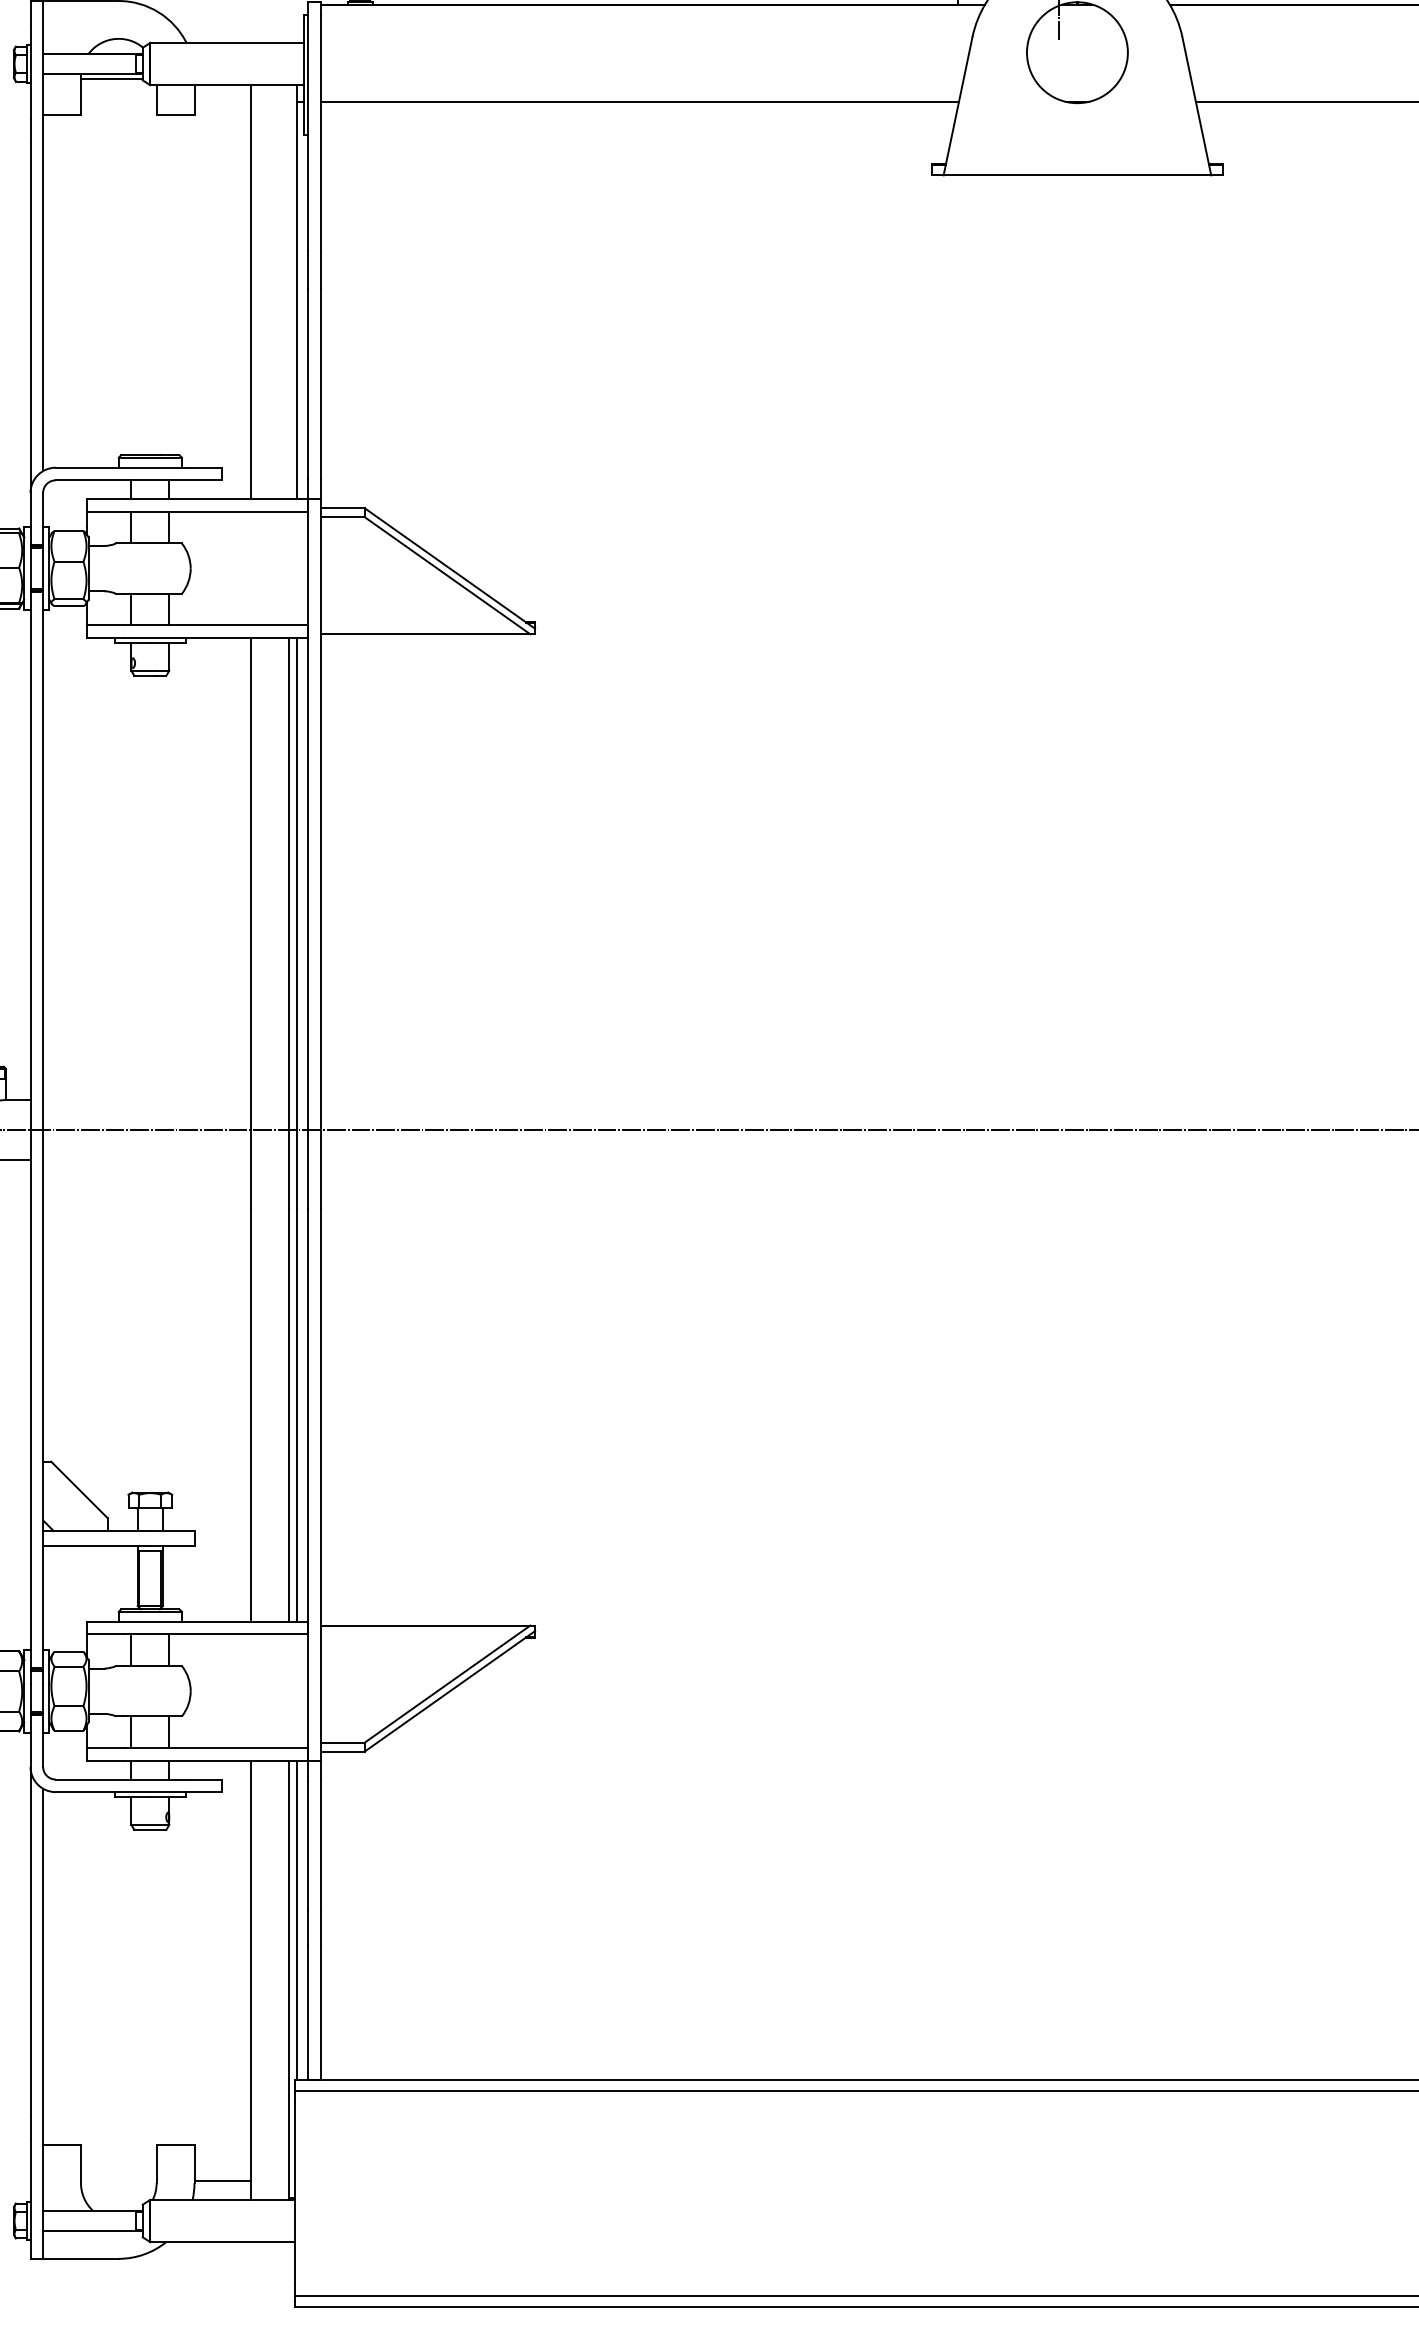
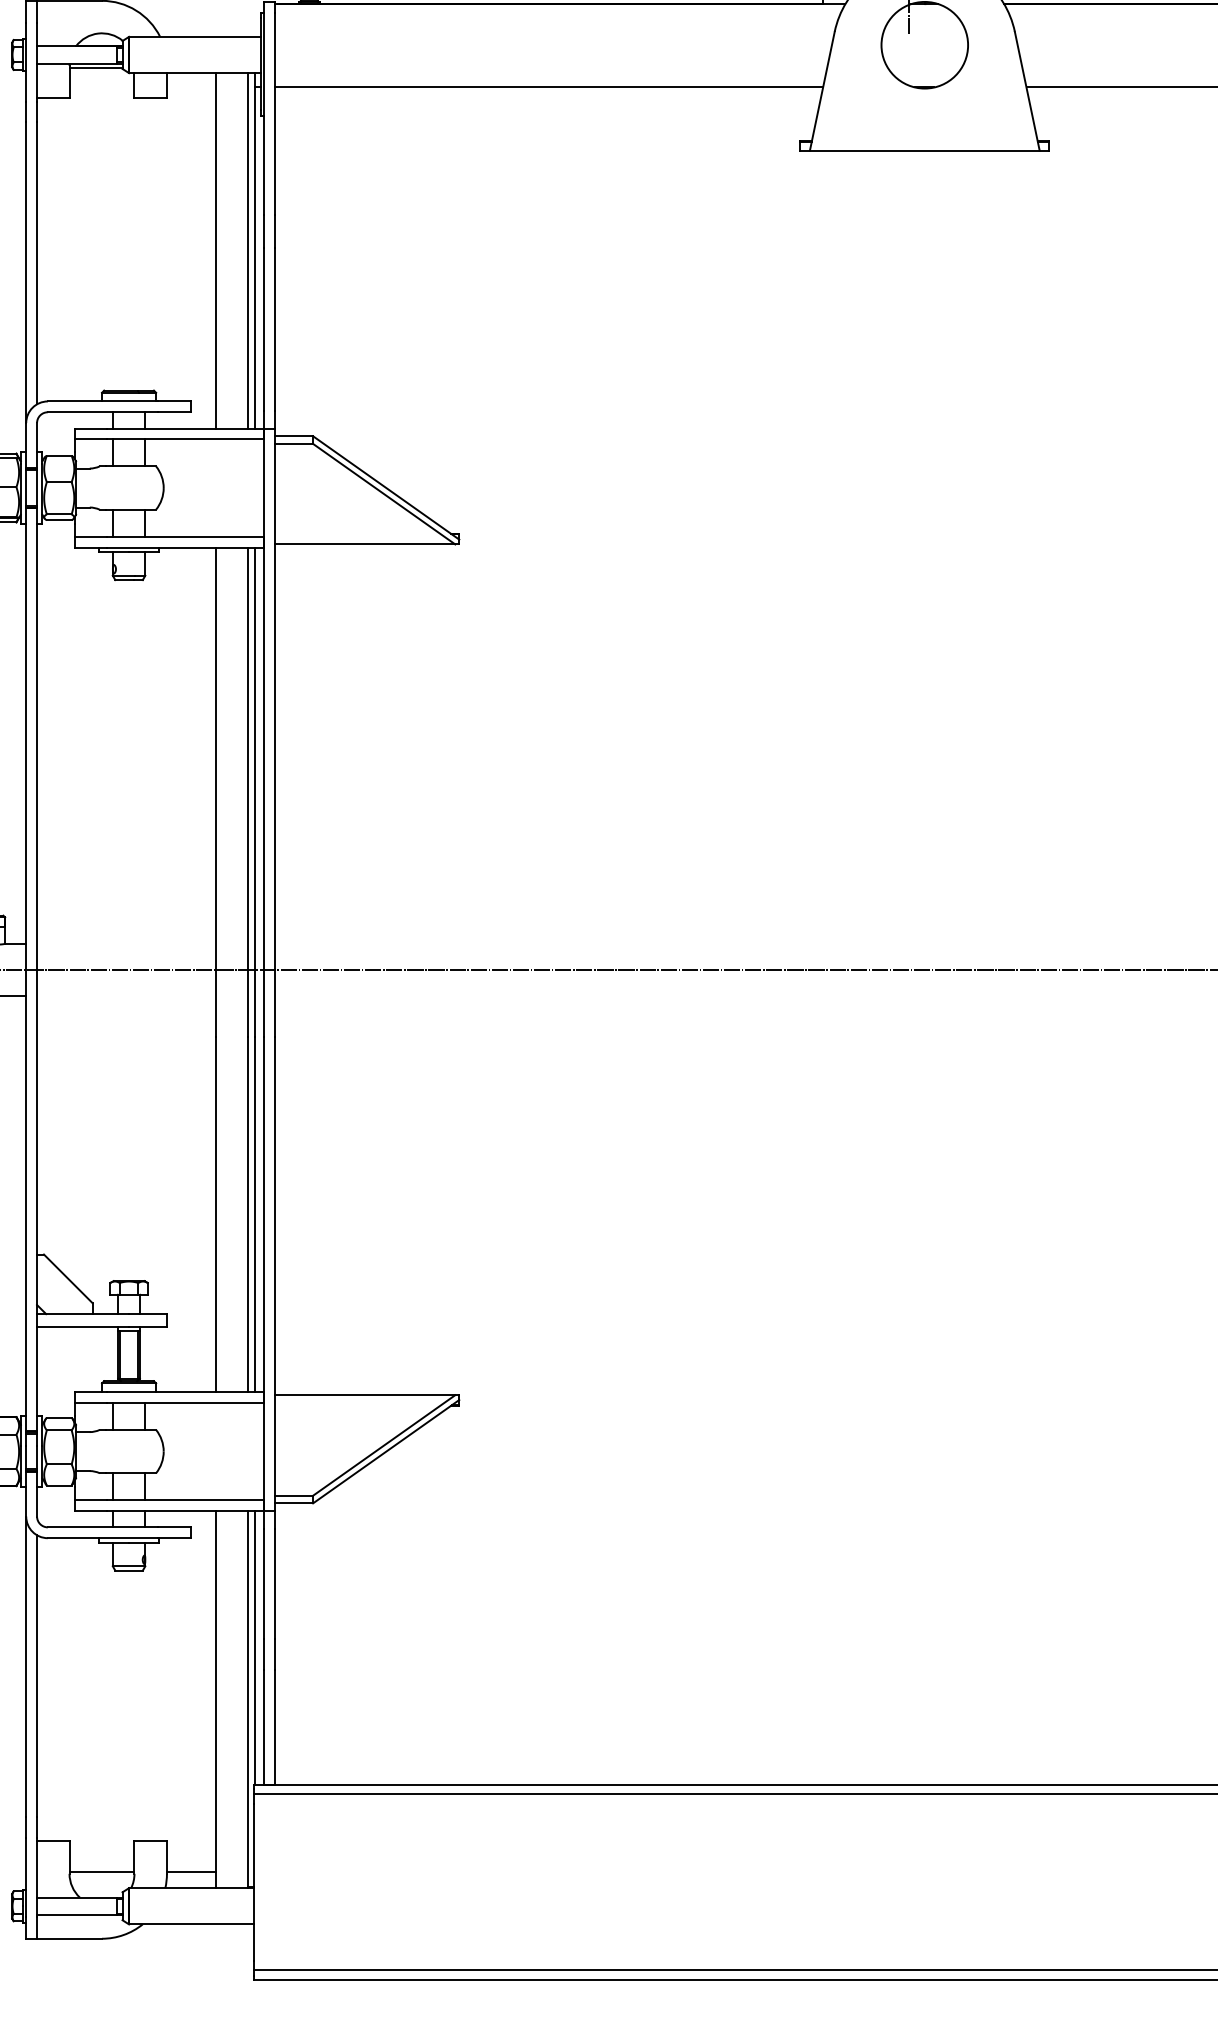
line: (289, 292) -> (248, 251), added
line: (118, 2180) -> (101, 1871), added

